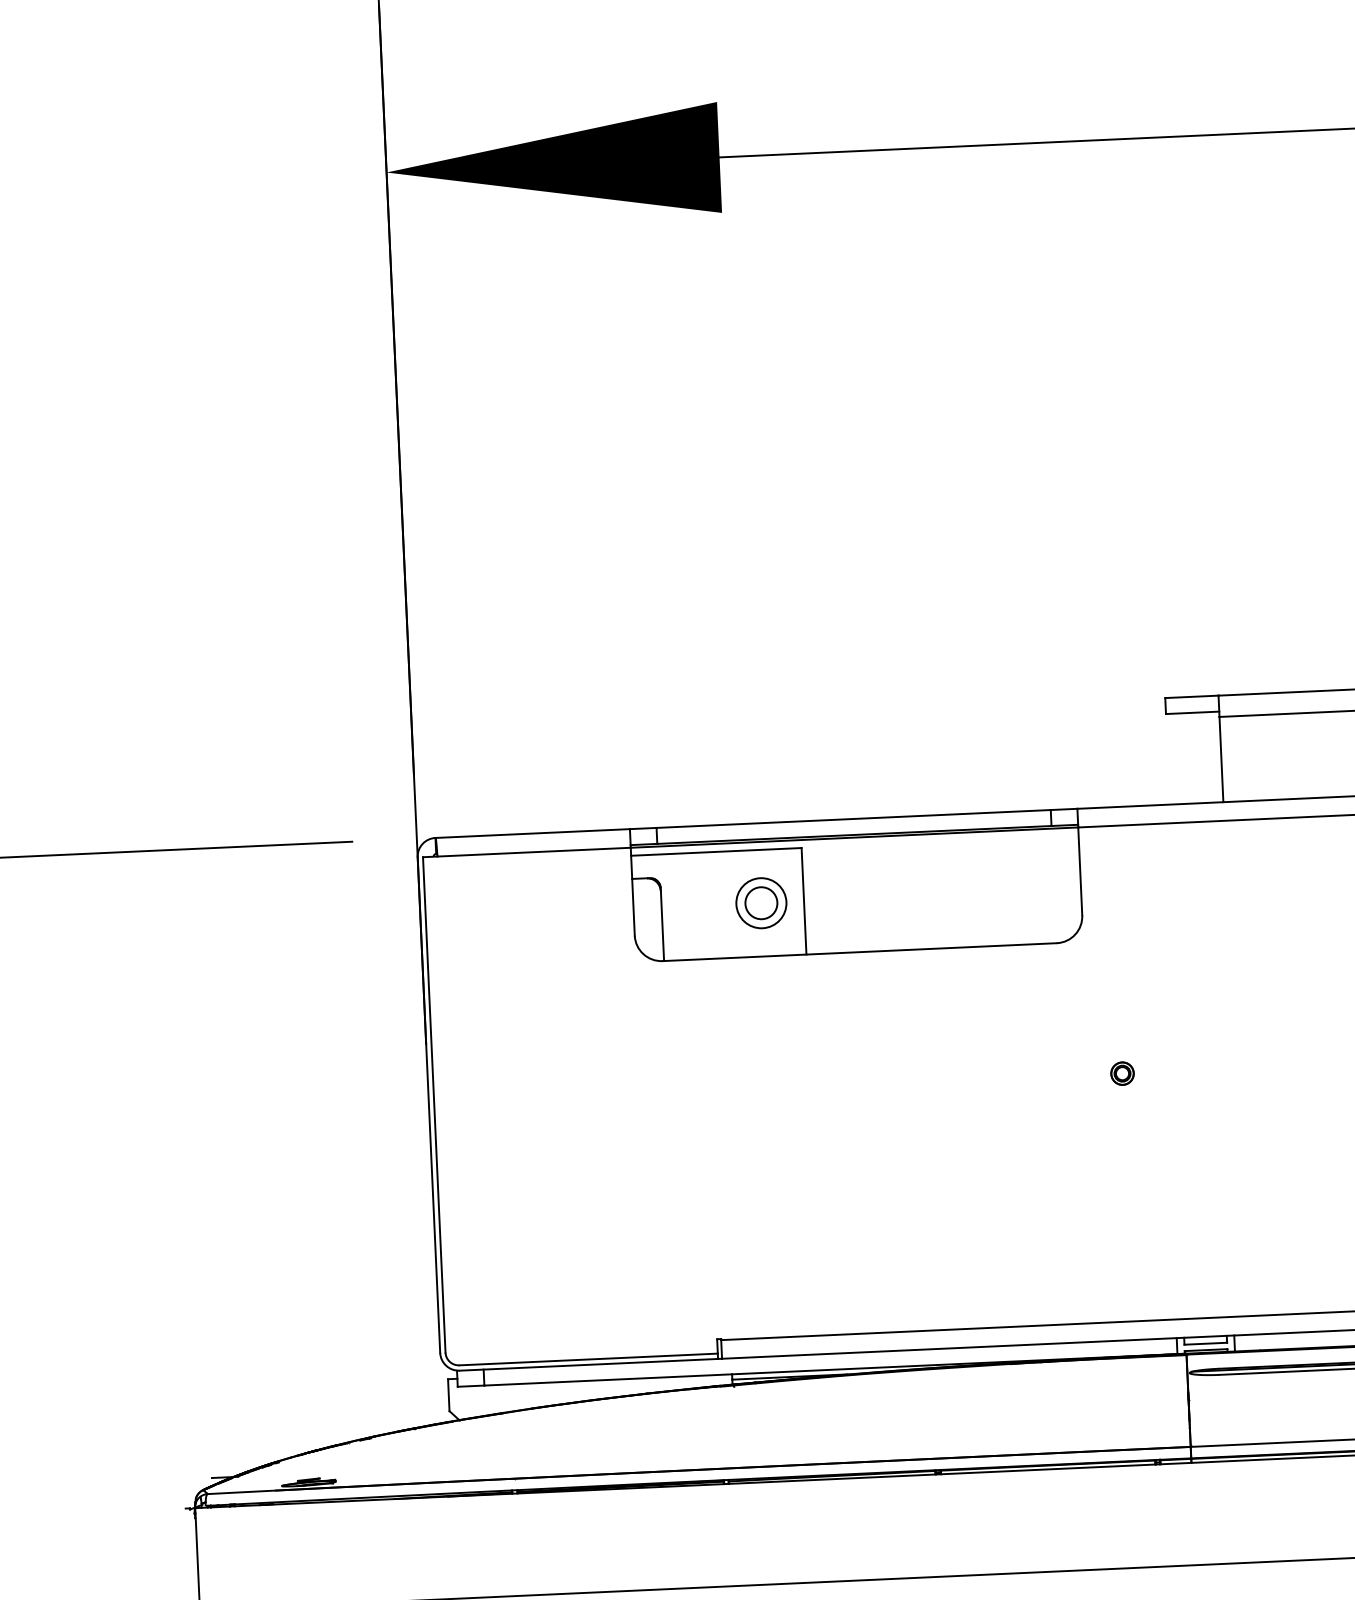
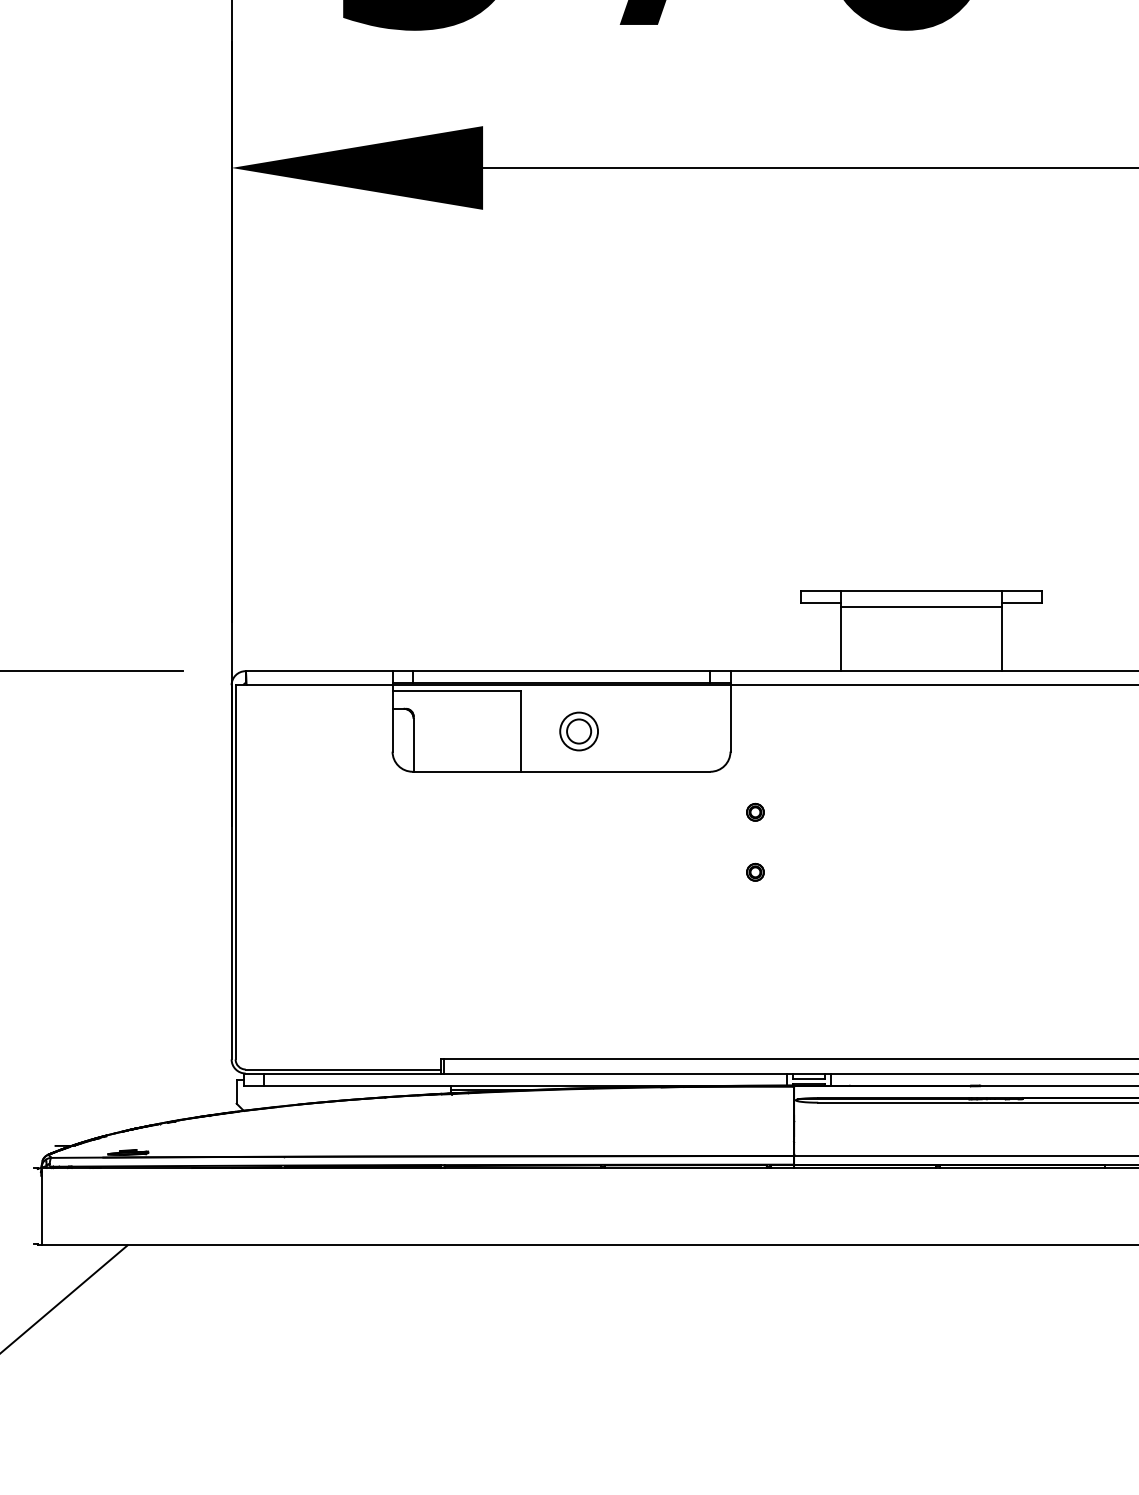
part: (760, 903) -> (578, 731), moved
part: (1118, 993) -> (755, 811), added

